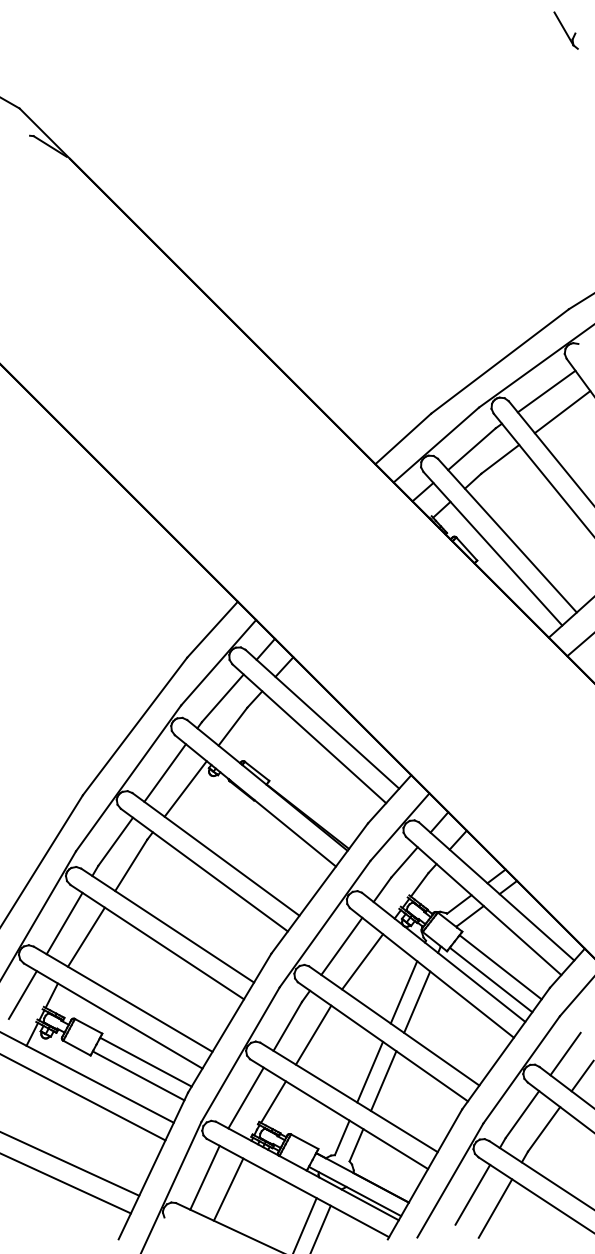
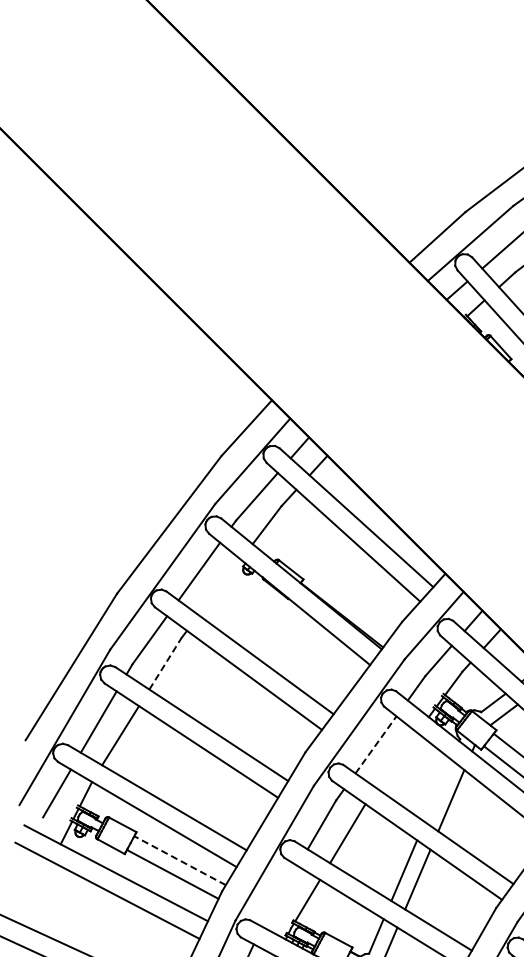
line: (185, 788) -> (219, 587), removed
line: (131, 864) -> (165, 663), solid -> dashed
line: (342, 945) -> (376, 744), solid -> dashed
line: (362, 961) -> (396, 760), removed
line: (403, 992) -> (437, 791), removed
line: (145, 1062) -> (179, 861), solid -> dashed
line: (245, 1097) -> (279, 896), removed

